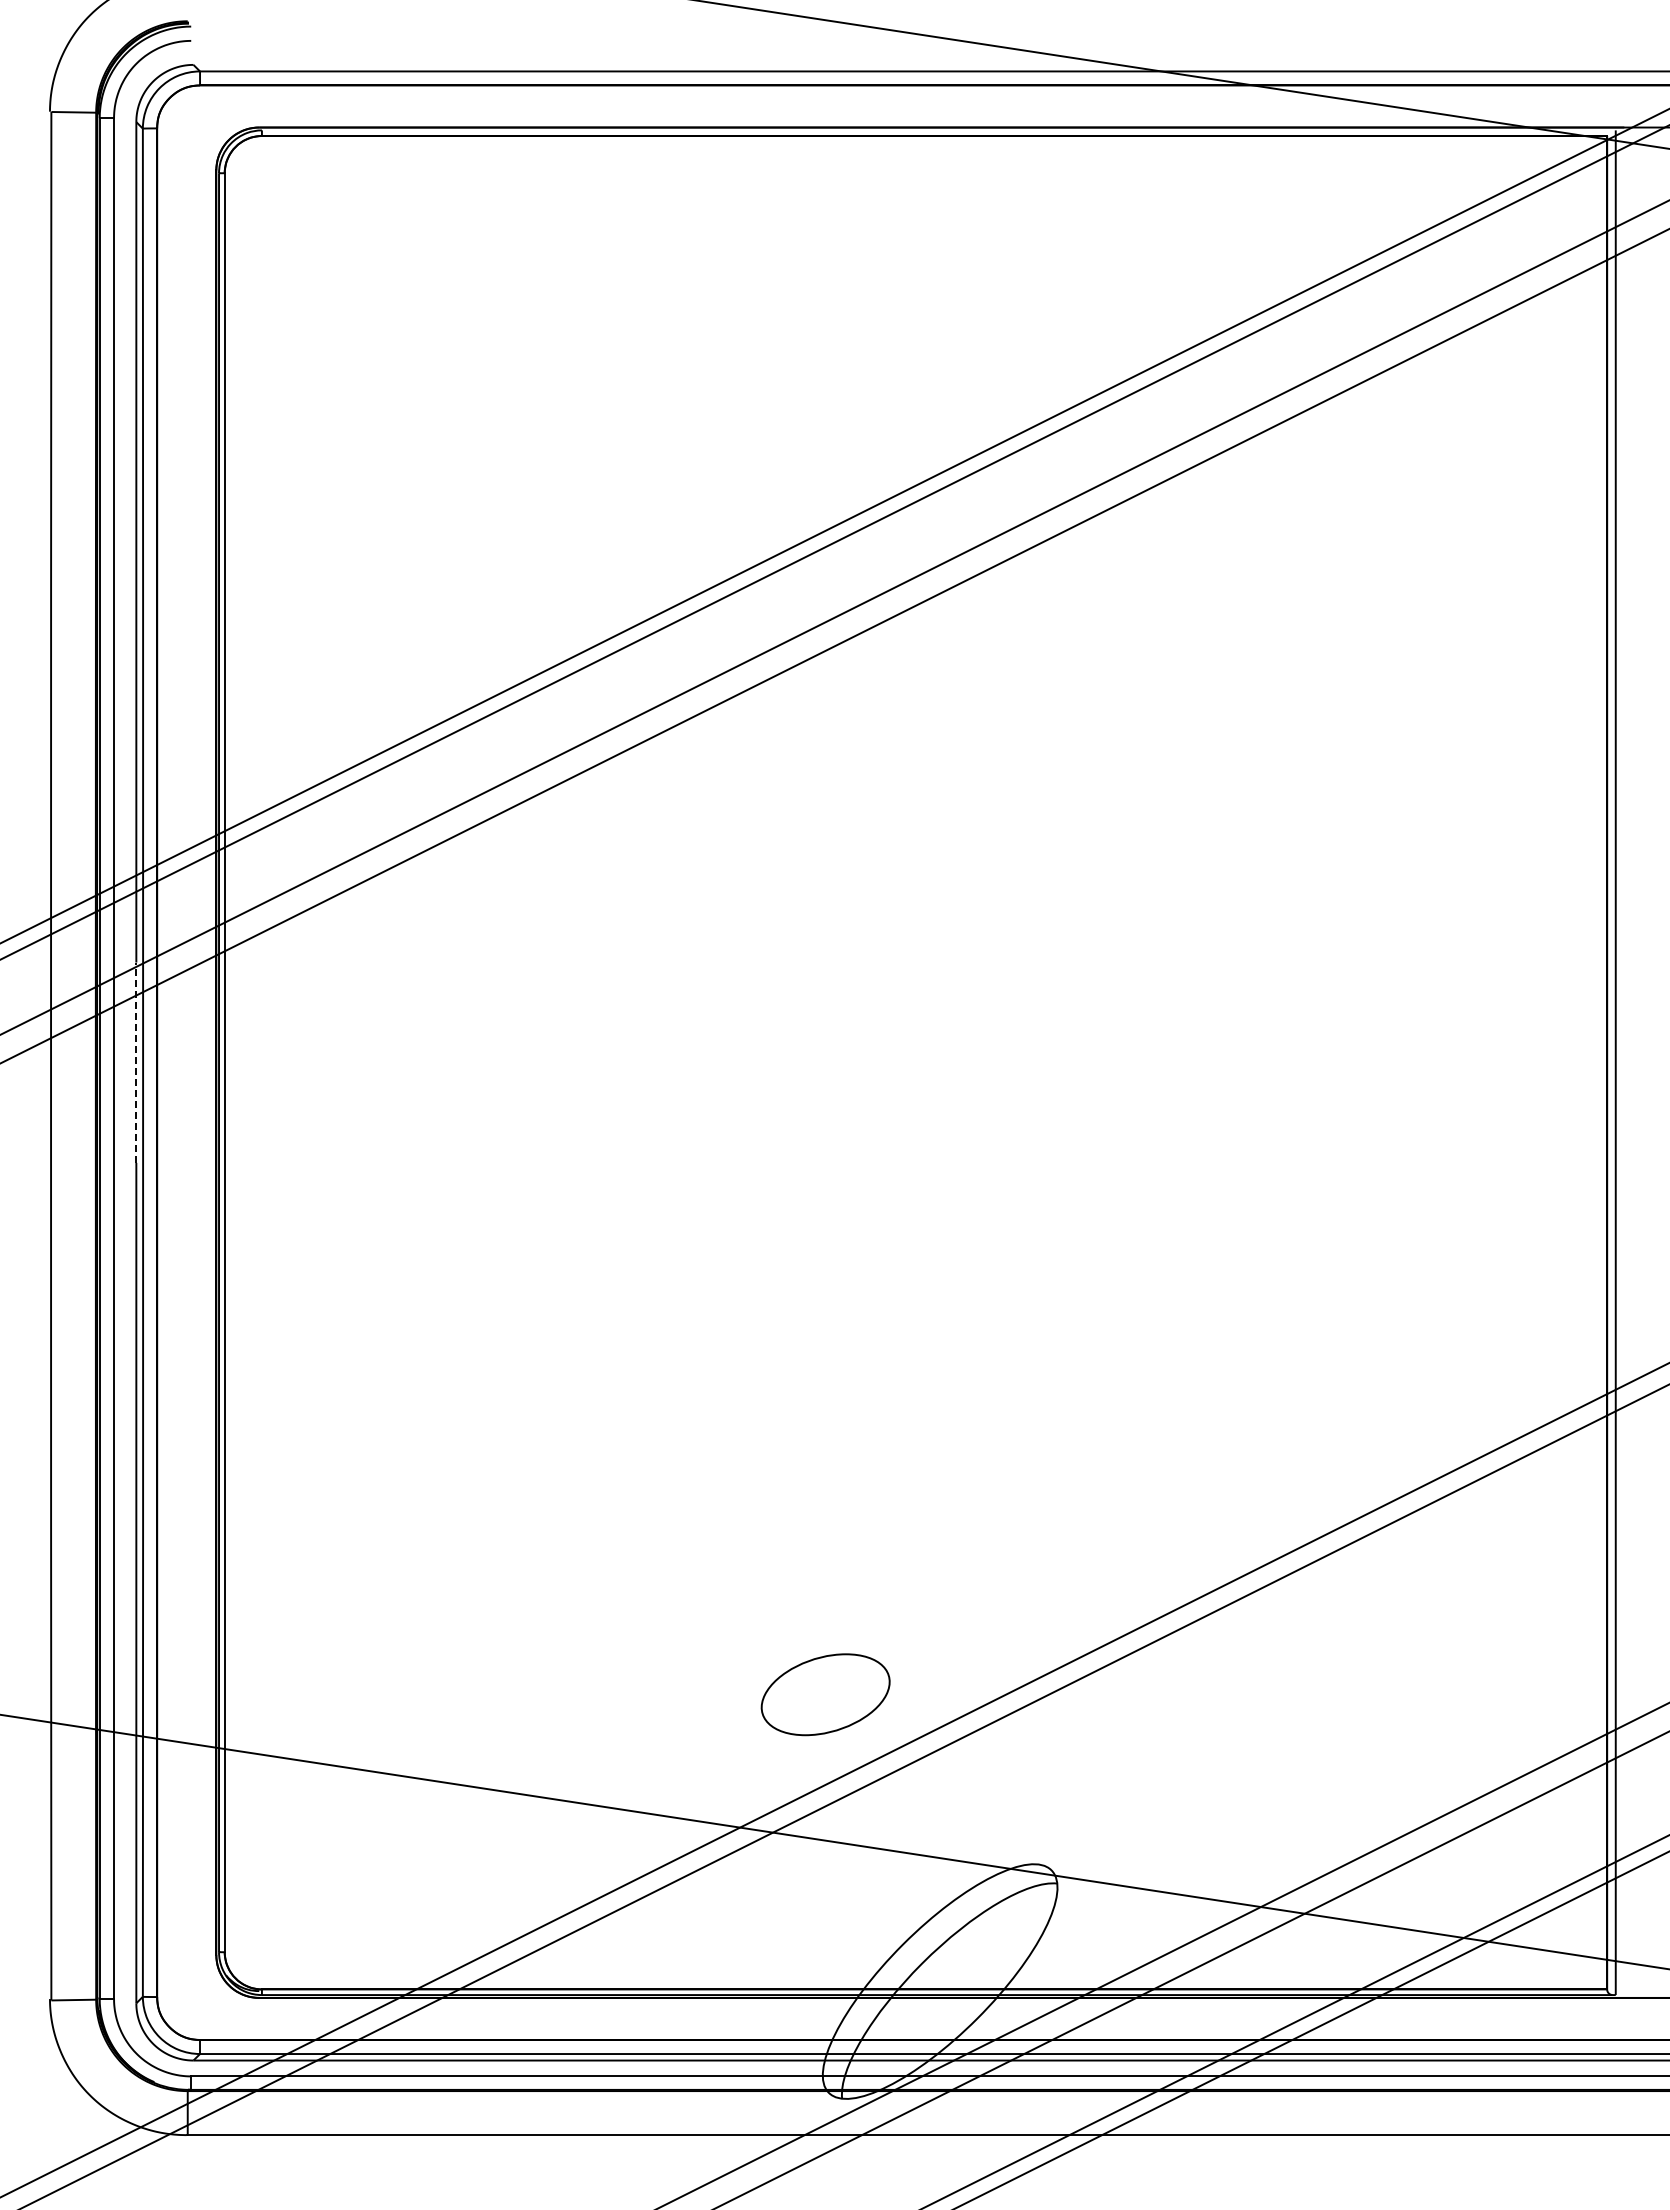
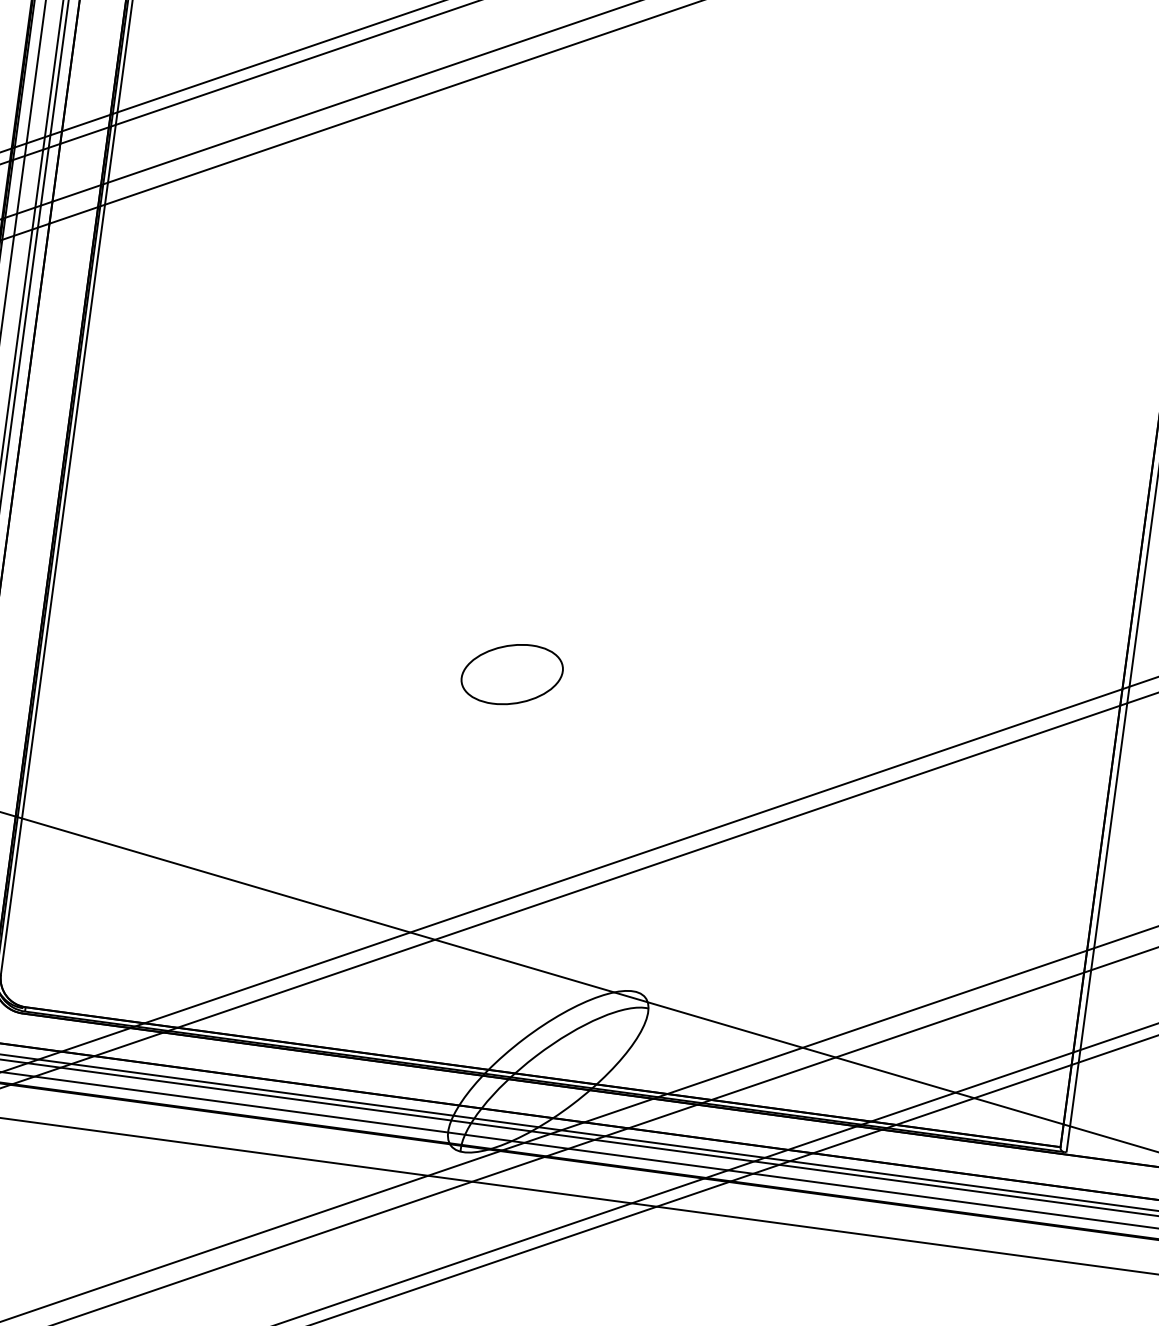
line: (136, 1062) -> (25, 281), dashed -> solid
part: (825, 1694) -> (512, 674), moved

